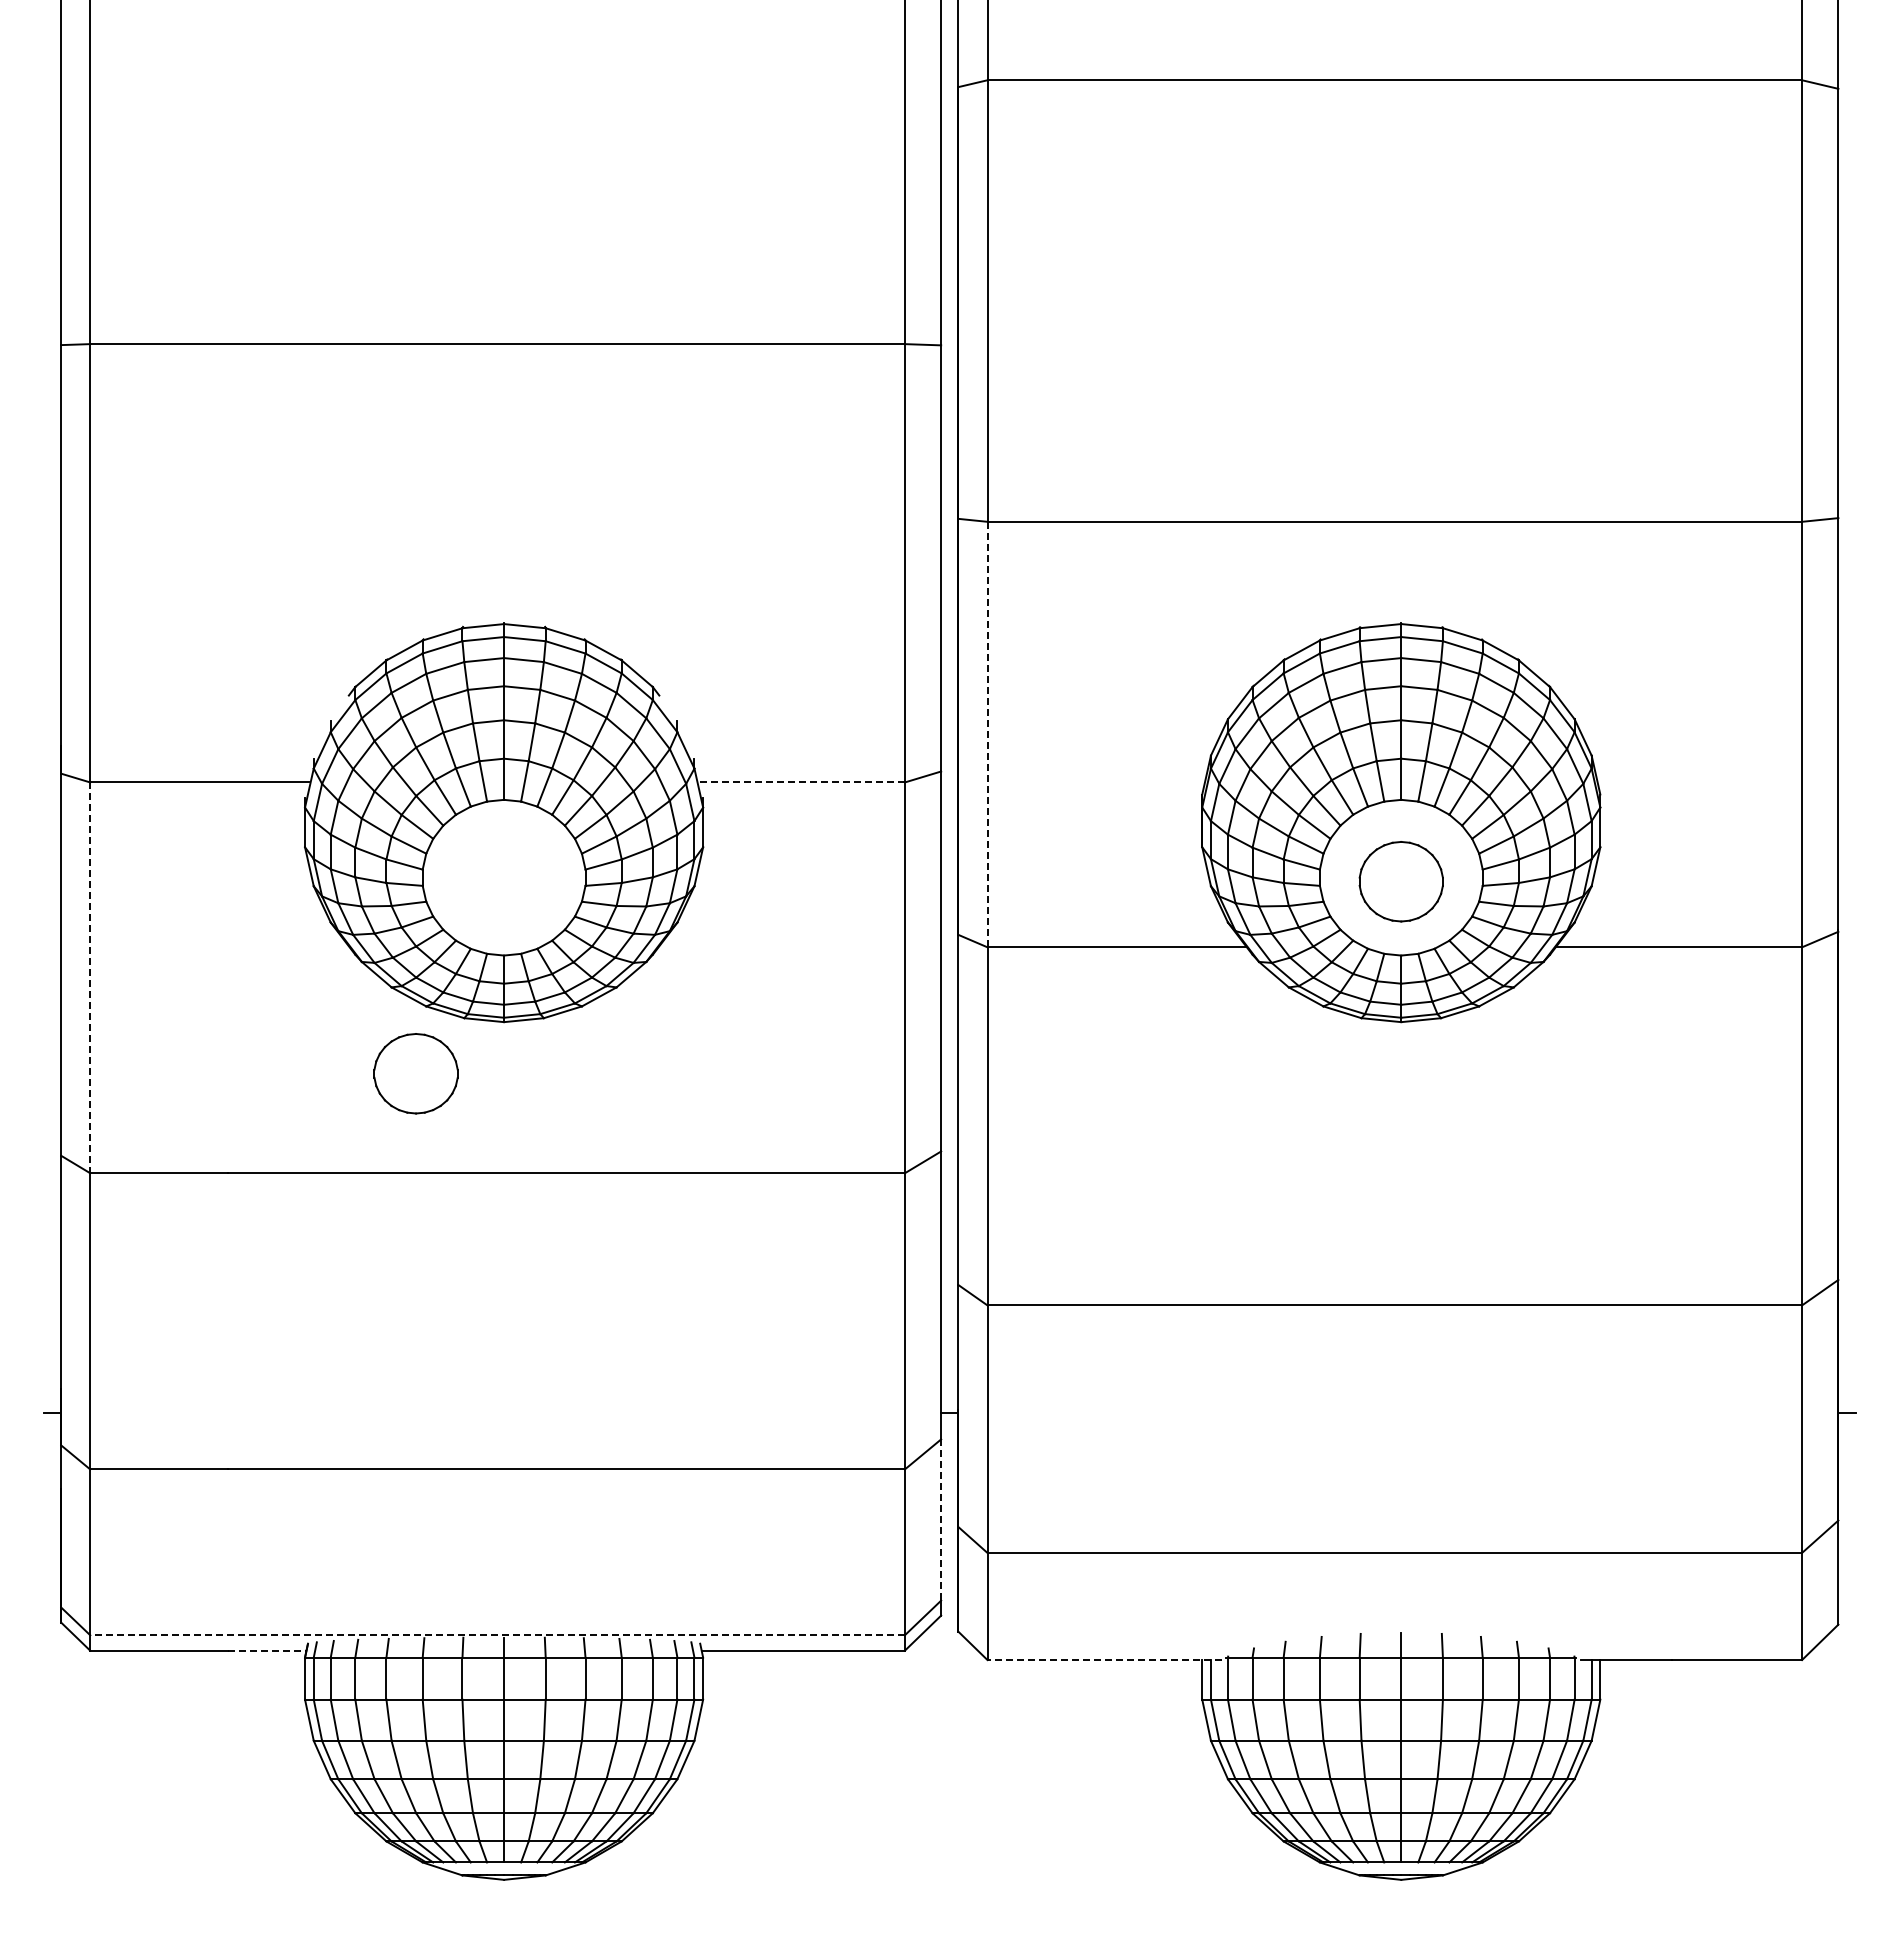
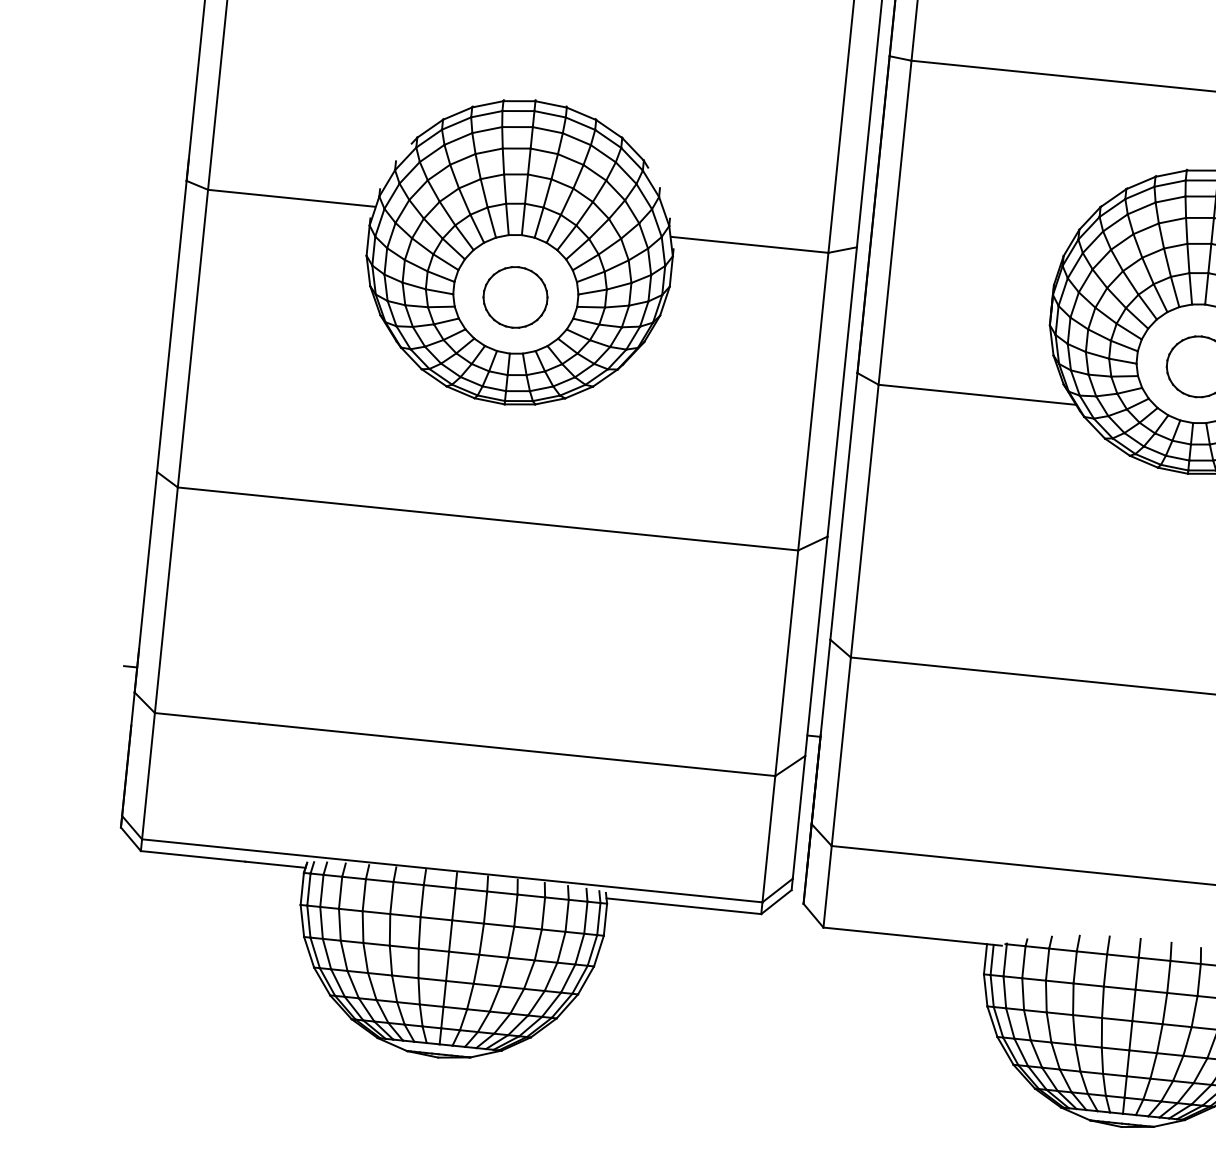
line: (987, 734) -> (895, 222), dashed -> solid
line: (802, 782) -> (750, 244), dashed -> solid
line: (90, 978) -> (193, 339), dashed -> solid
part: (415, 1073) -> (515, 297), moved
line: (941, 1520) -> (799, 817), dashed -> solid
line: (497, 1635) -> (452, 870), dashed -> solid
line: (267, 1650) -> (275, 864), dashed -> solid
line: (1104, 1660) -> (912, 936), dashed -> solid

